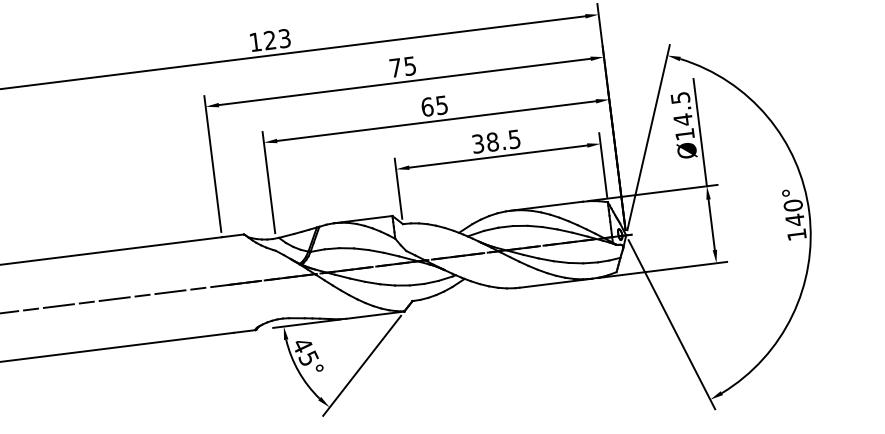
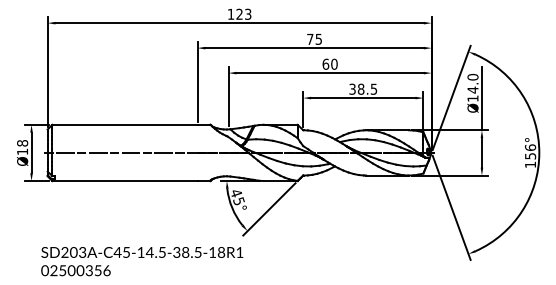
text: (679, 96) -> (472, 76), Ø14.5 -> Ø14.0
text: (441, 103) -> (334, 63), 65 -> 60
text: (794, 212) -> (530, 151), 140° -> 156°

